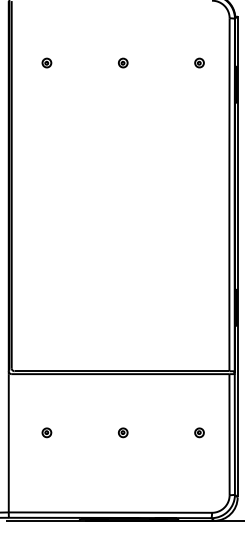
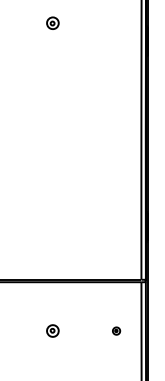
part: (123, 62) -> (53, 22), size x1.6
part: (199, 62) -> (116, 22), removed
part: (123, 432) -> (53, 330), size x1.6

